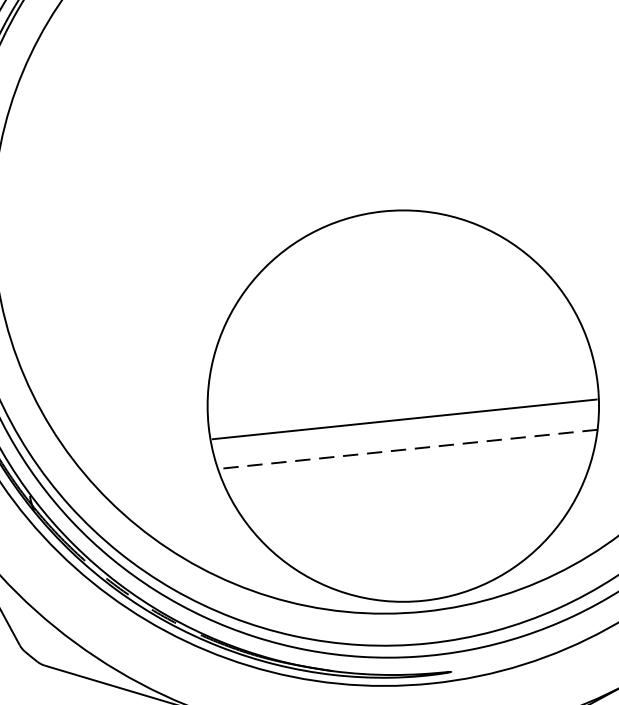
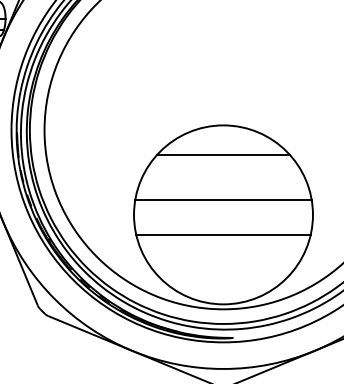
line: (389, 276) -> (223, 155), added
line: (404, 418) -> (223, 199), moved
line: (407, 448) -> (223, 234), dashed -> solid

